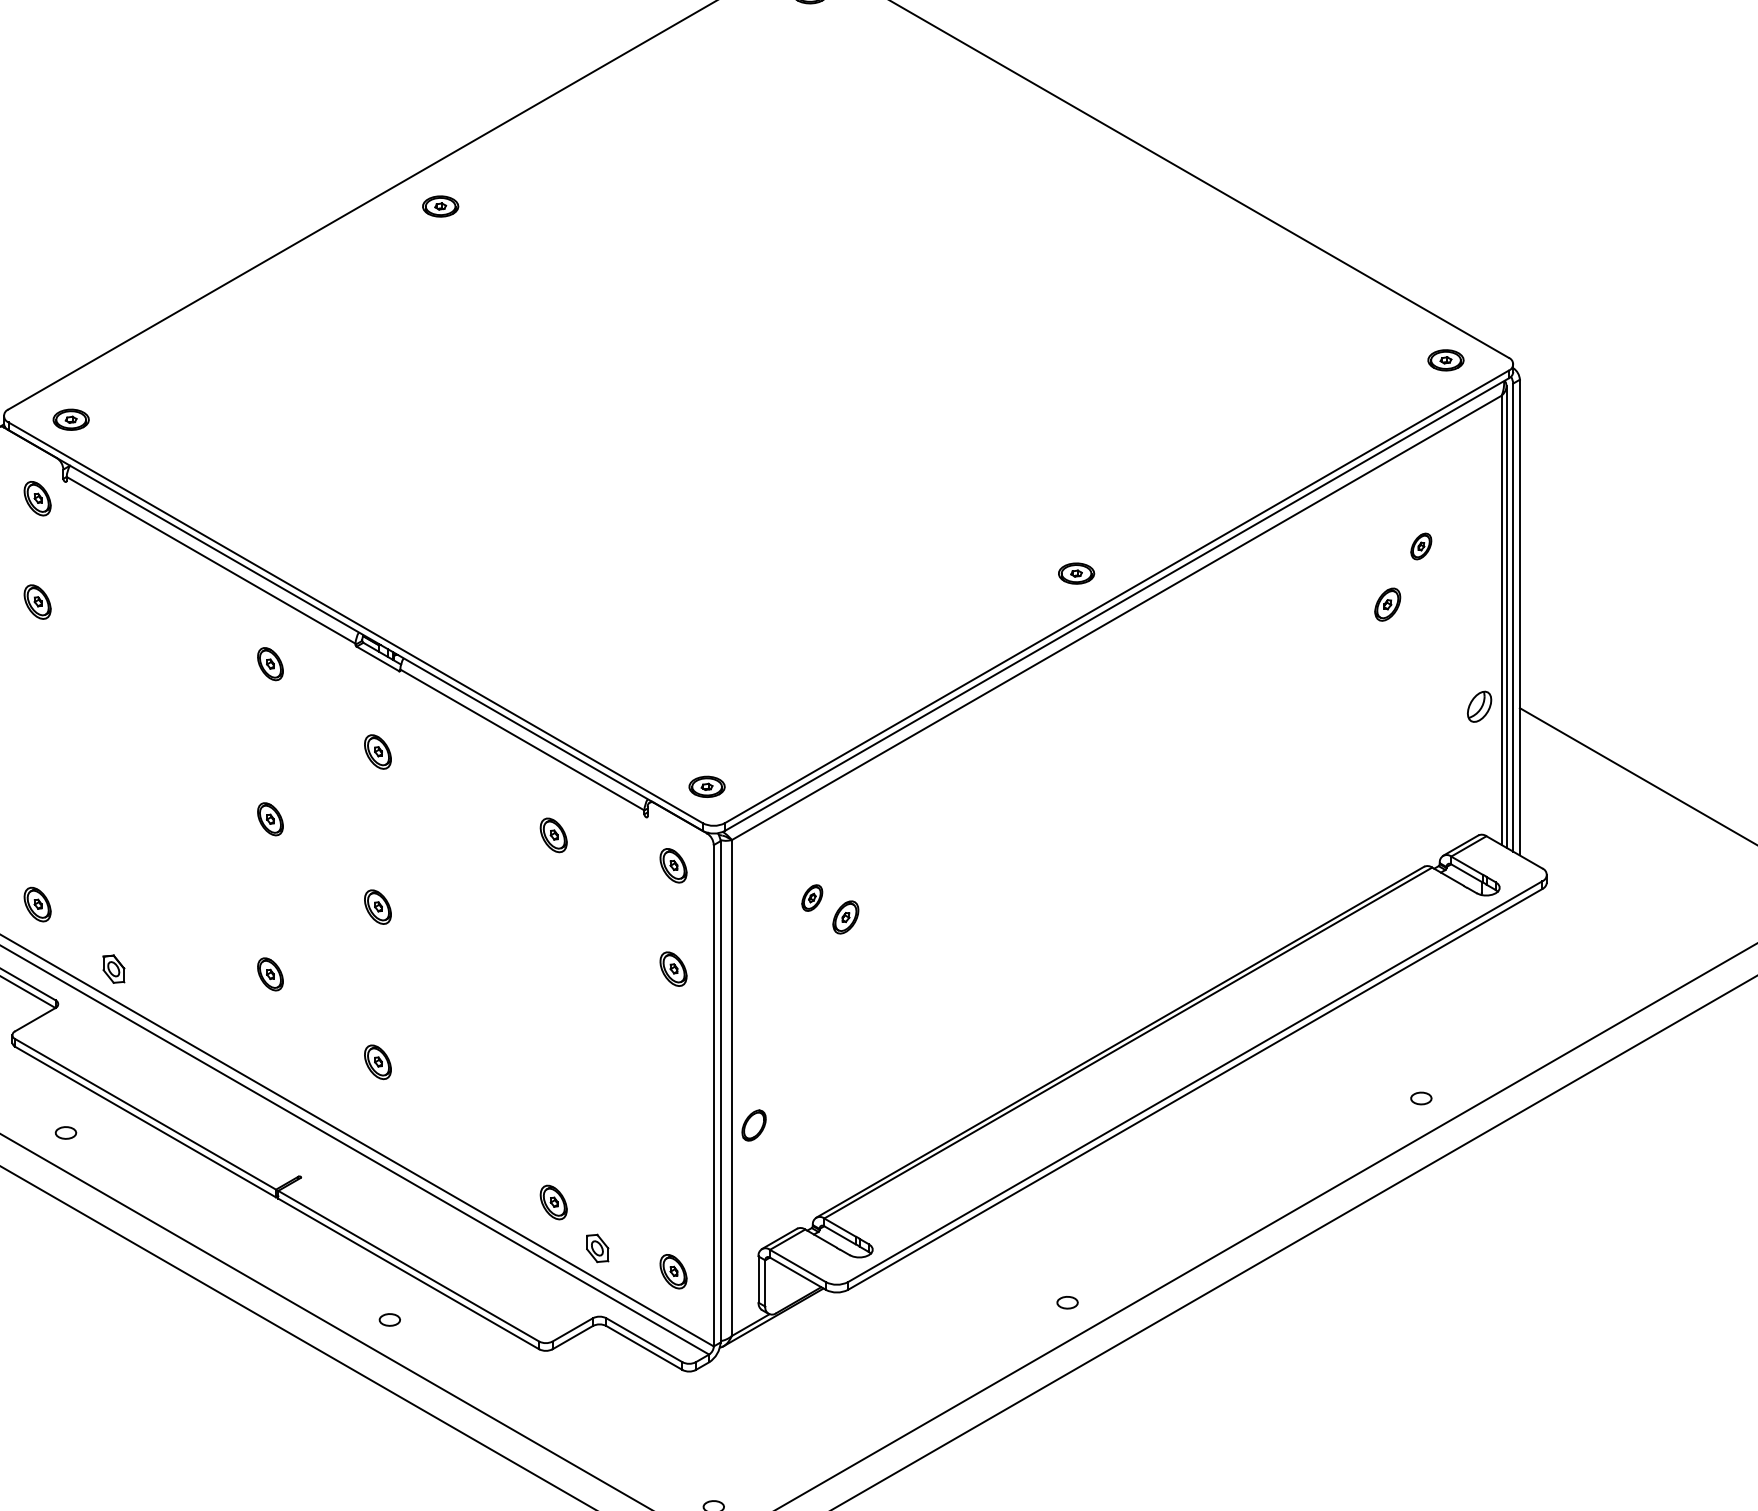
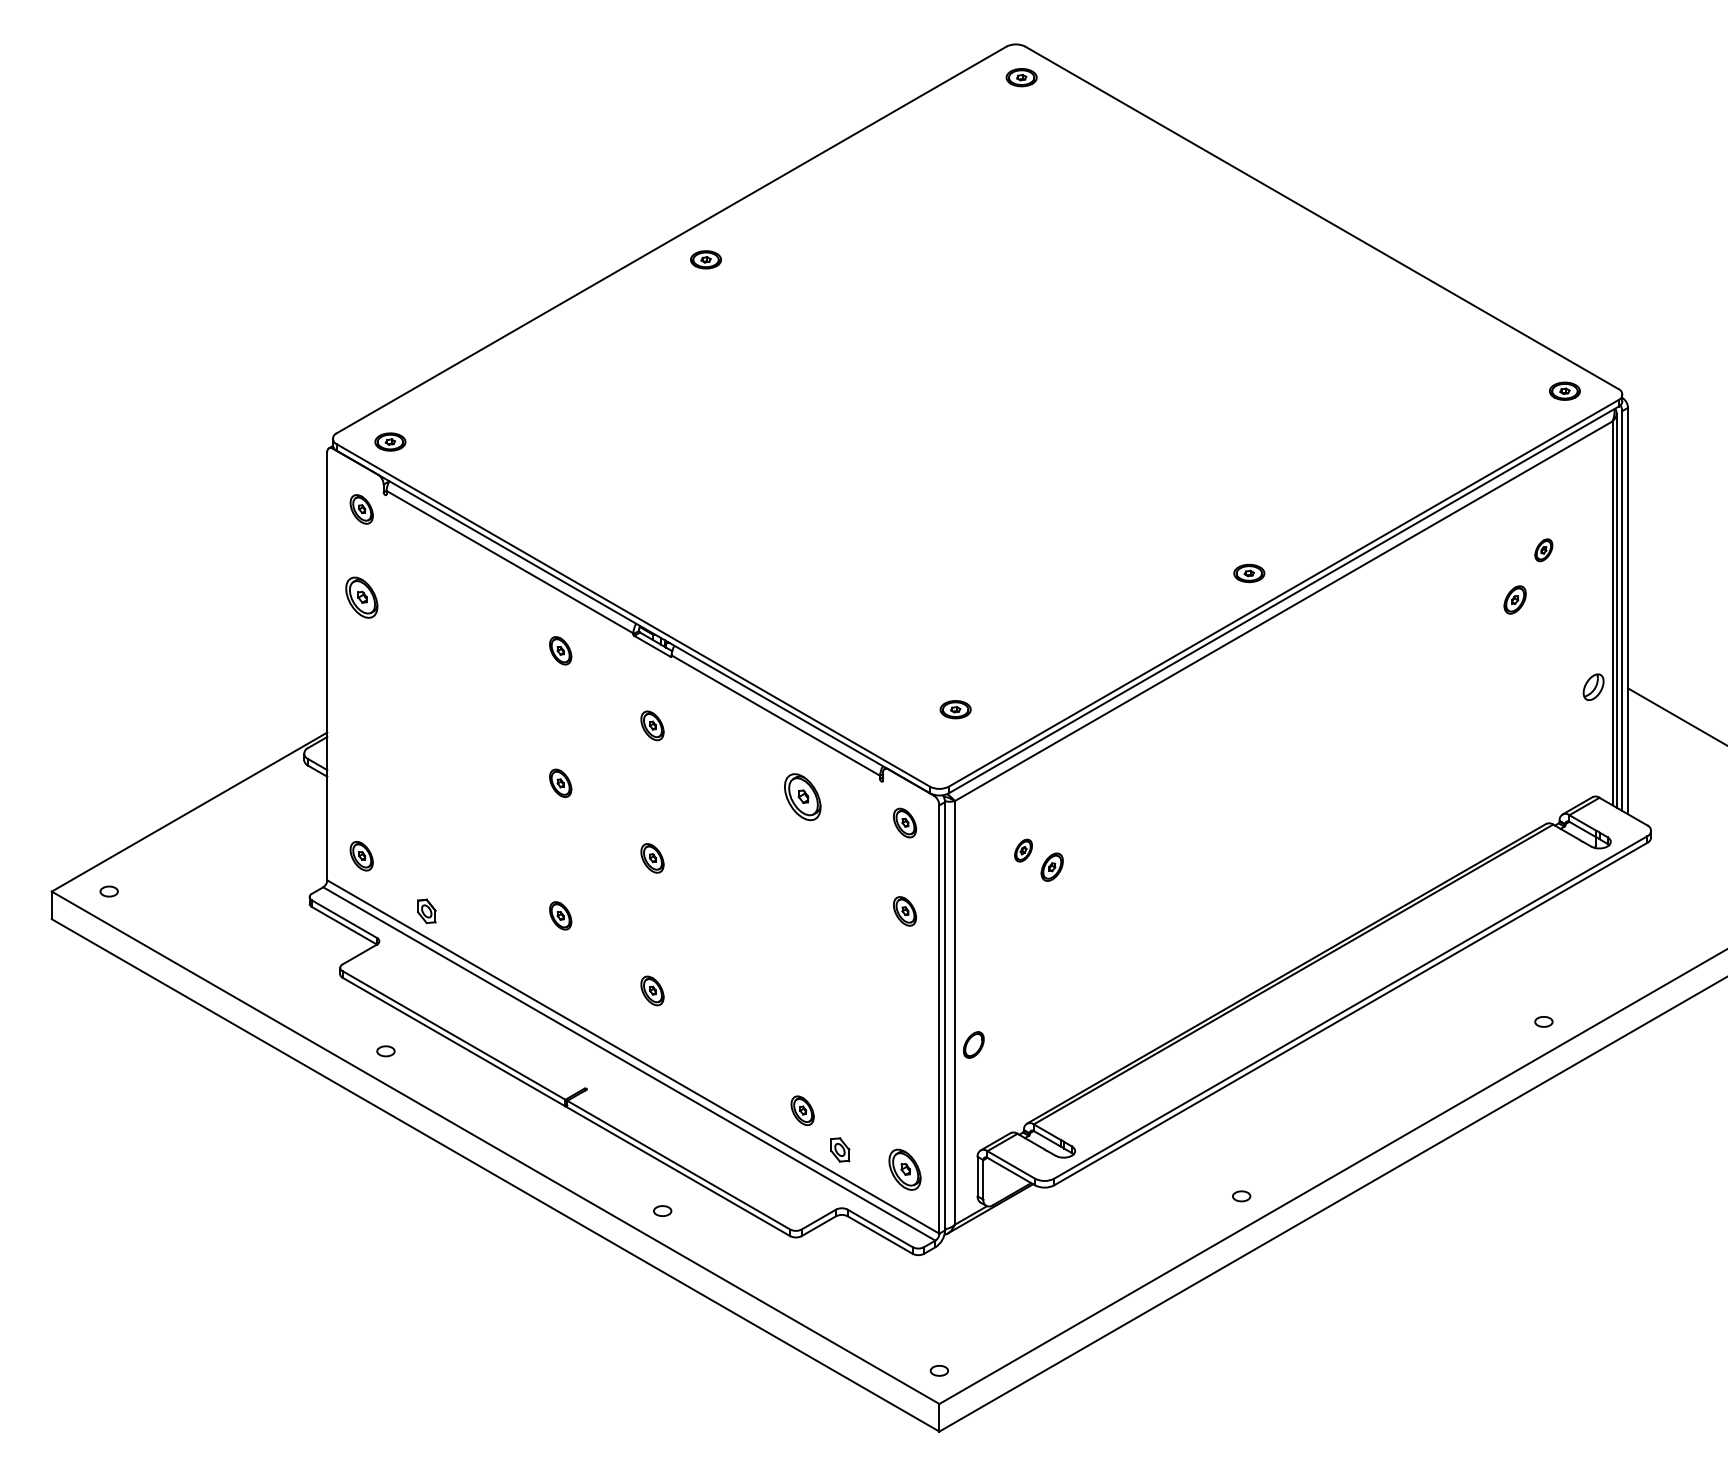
part: (37, 601) -> (361, 597), size x1.4
part: (706, 786) -> (955, 709), moved
part: (553, 834) -> (802, 796), size x1.6
part: (672, 1271) -> (904, 1169), size x1.4

